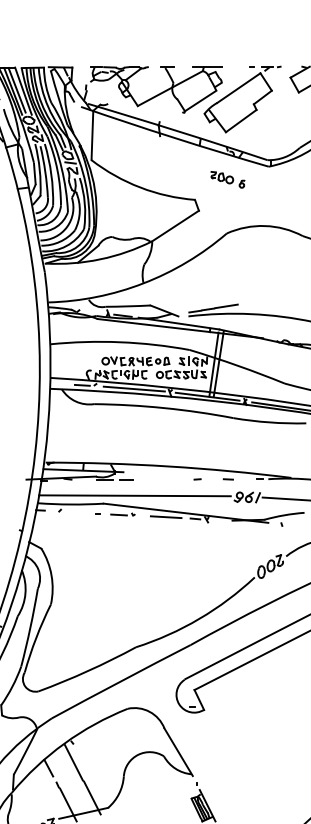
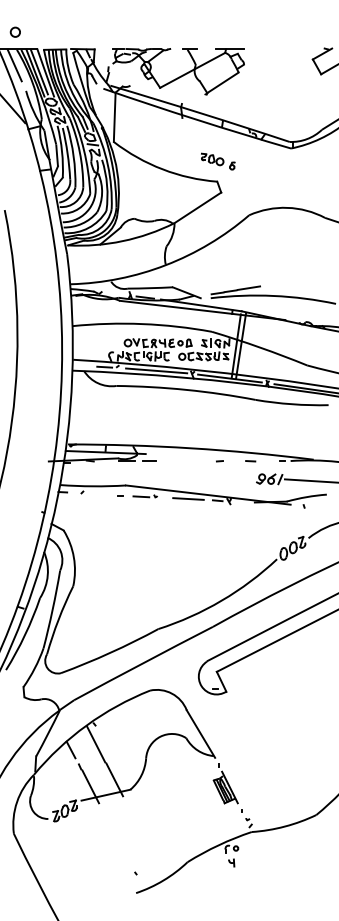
part: (242, 99) -> (264, 81), removed
part: (228, 179) -> (218, 161), moved
line: (135, 495) -> (157, 477), removed

